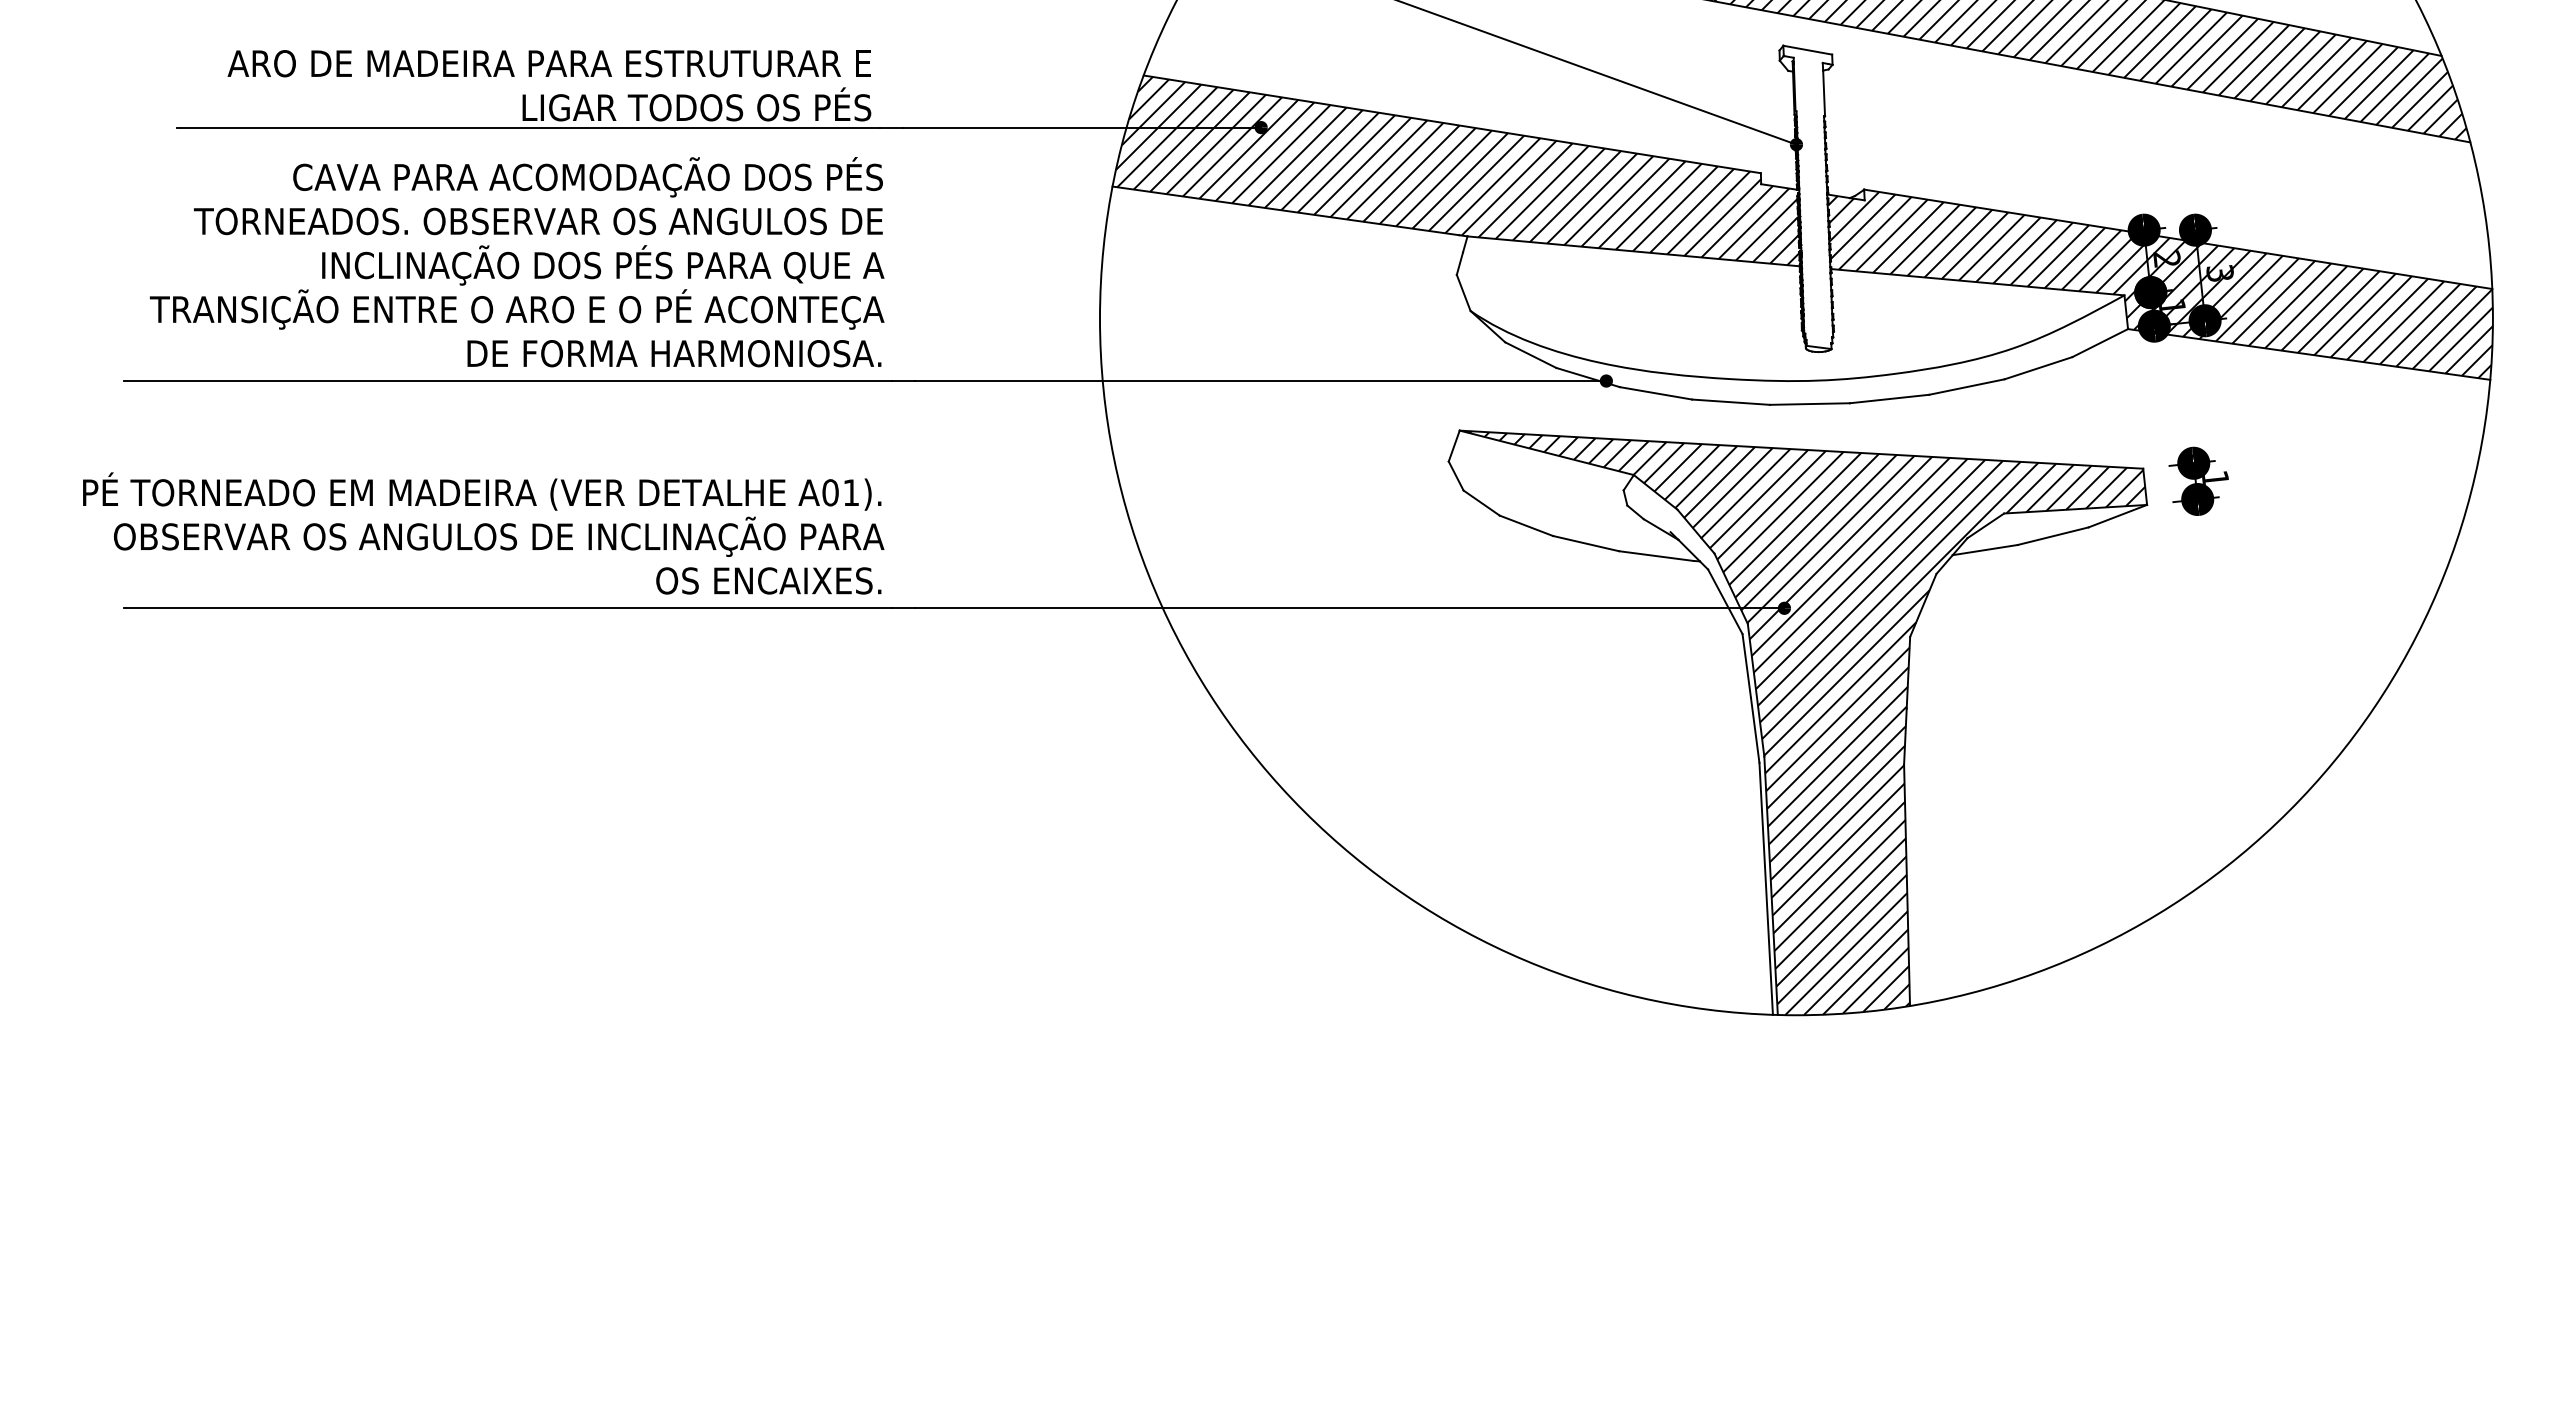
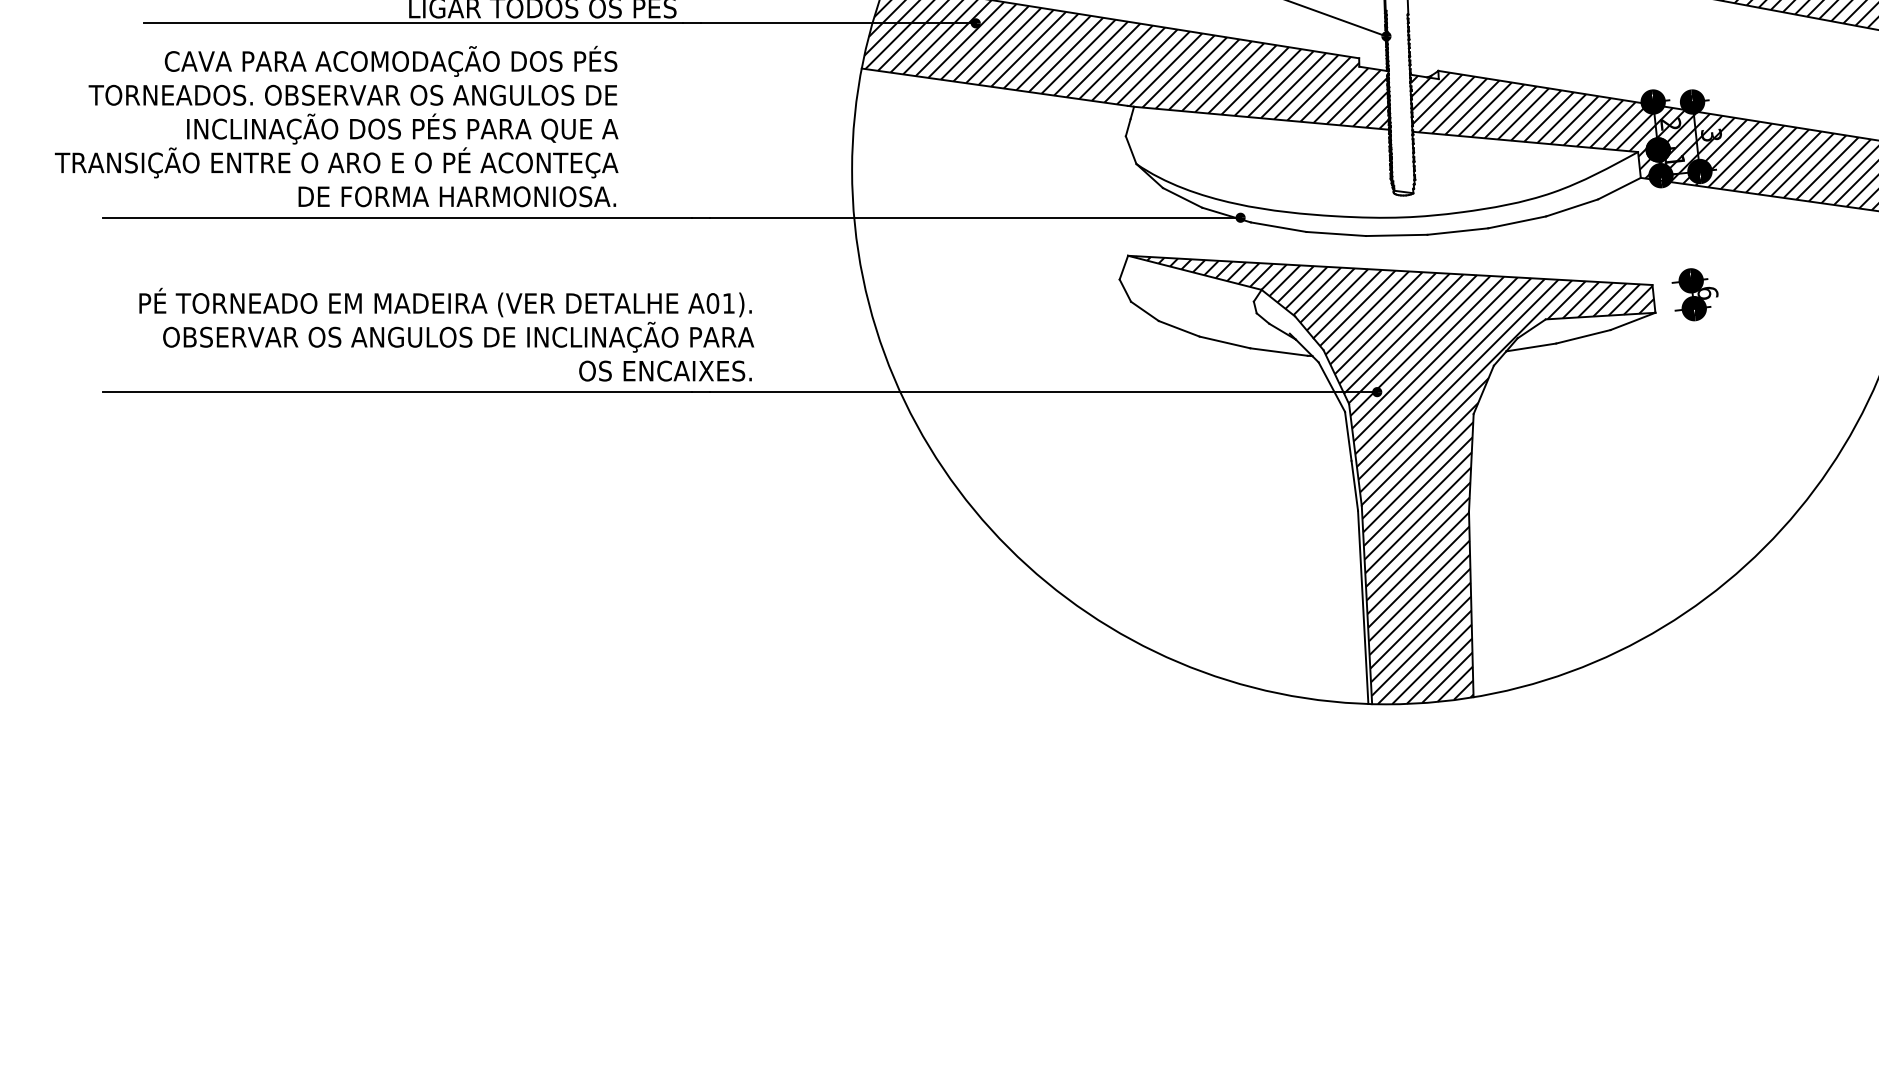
text: (516, 262) -> (336, 126), moved
text: (2215, 479) -> (1707, 293), 1 -> 6
text: (483, 533) -> (446, 334), moved

